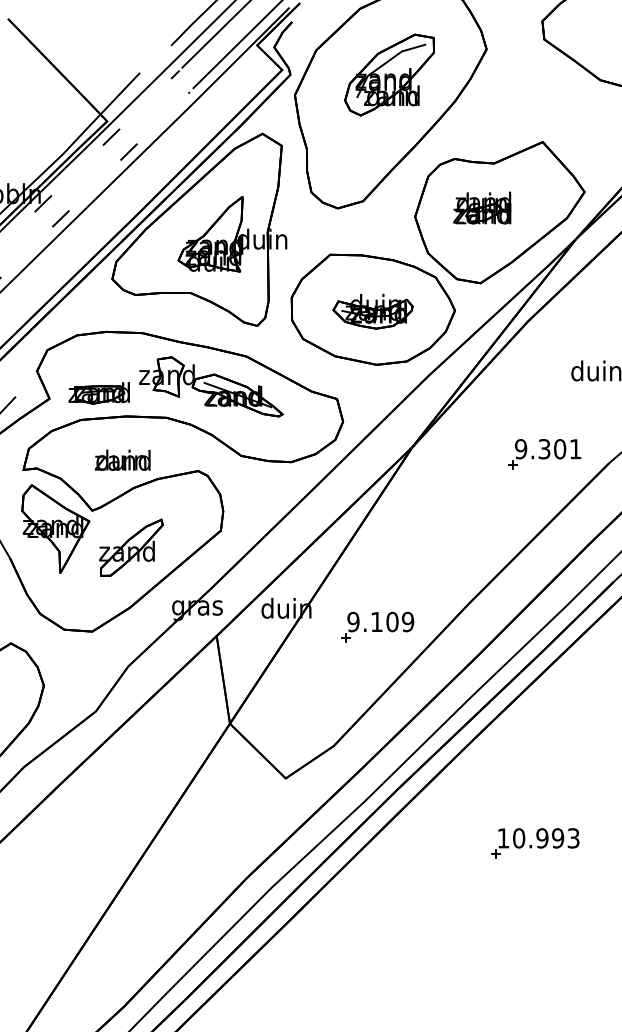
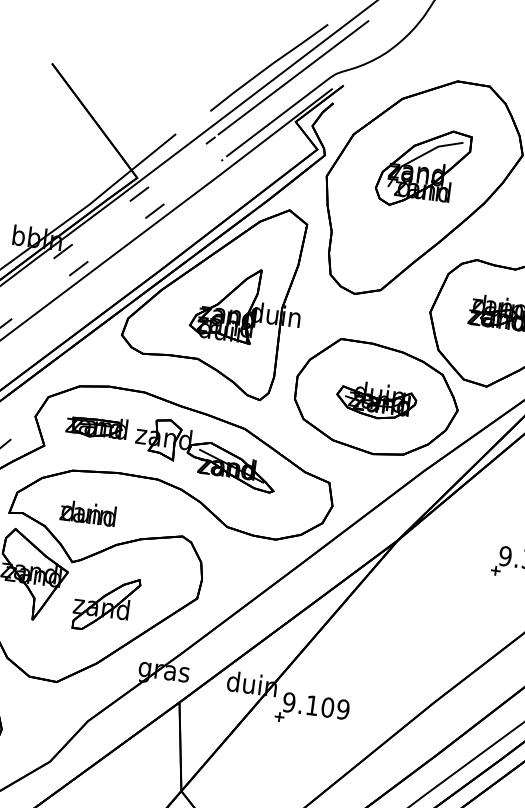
part: (98, 393) -> (96, 426), moved
text: (122, 459) -> (88, 512), moved
part: (377, 626) -> (312, 710), moved

